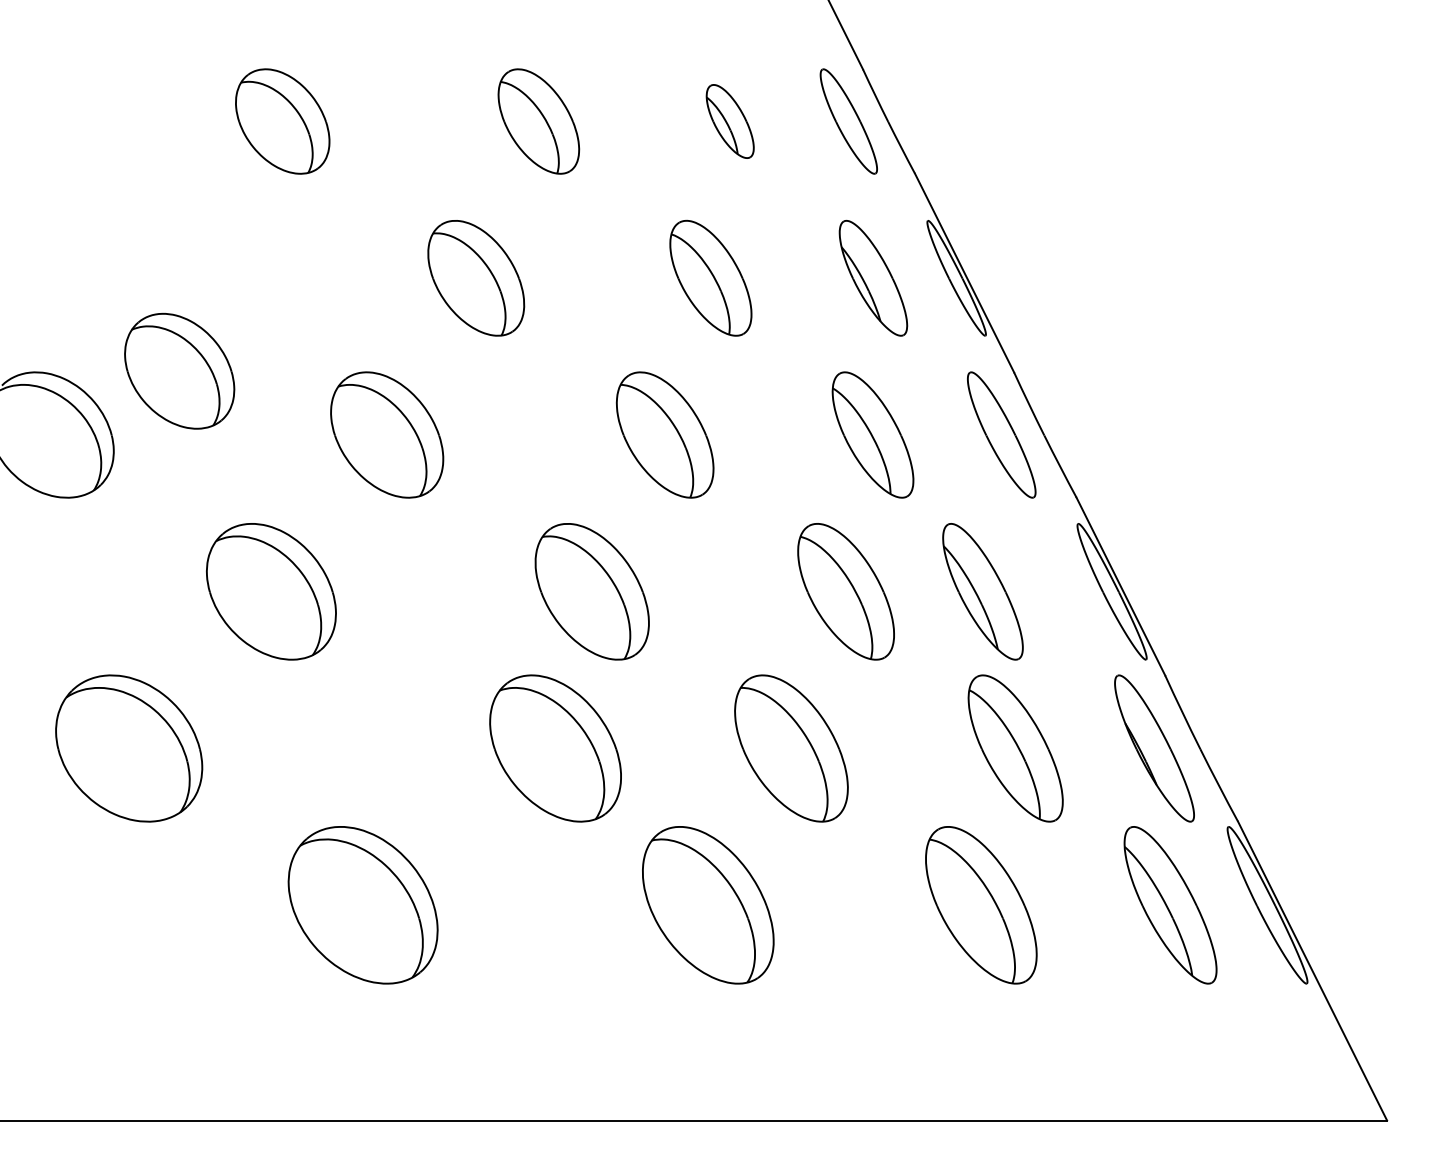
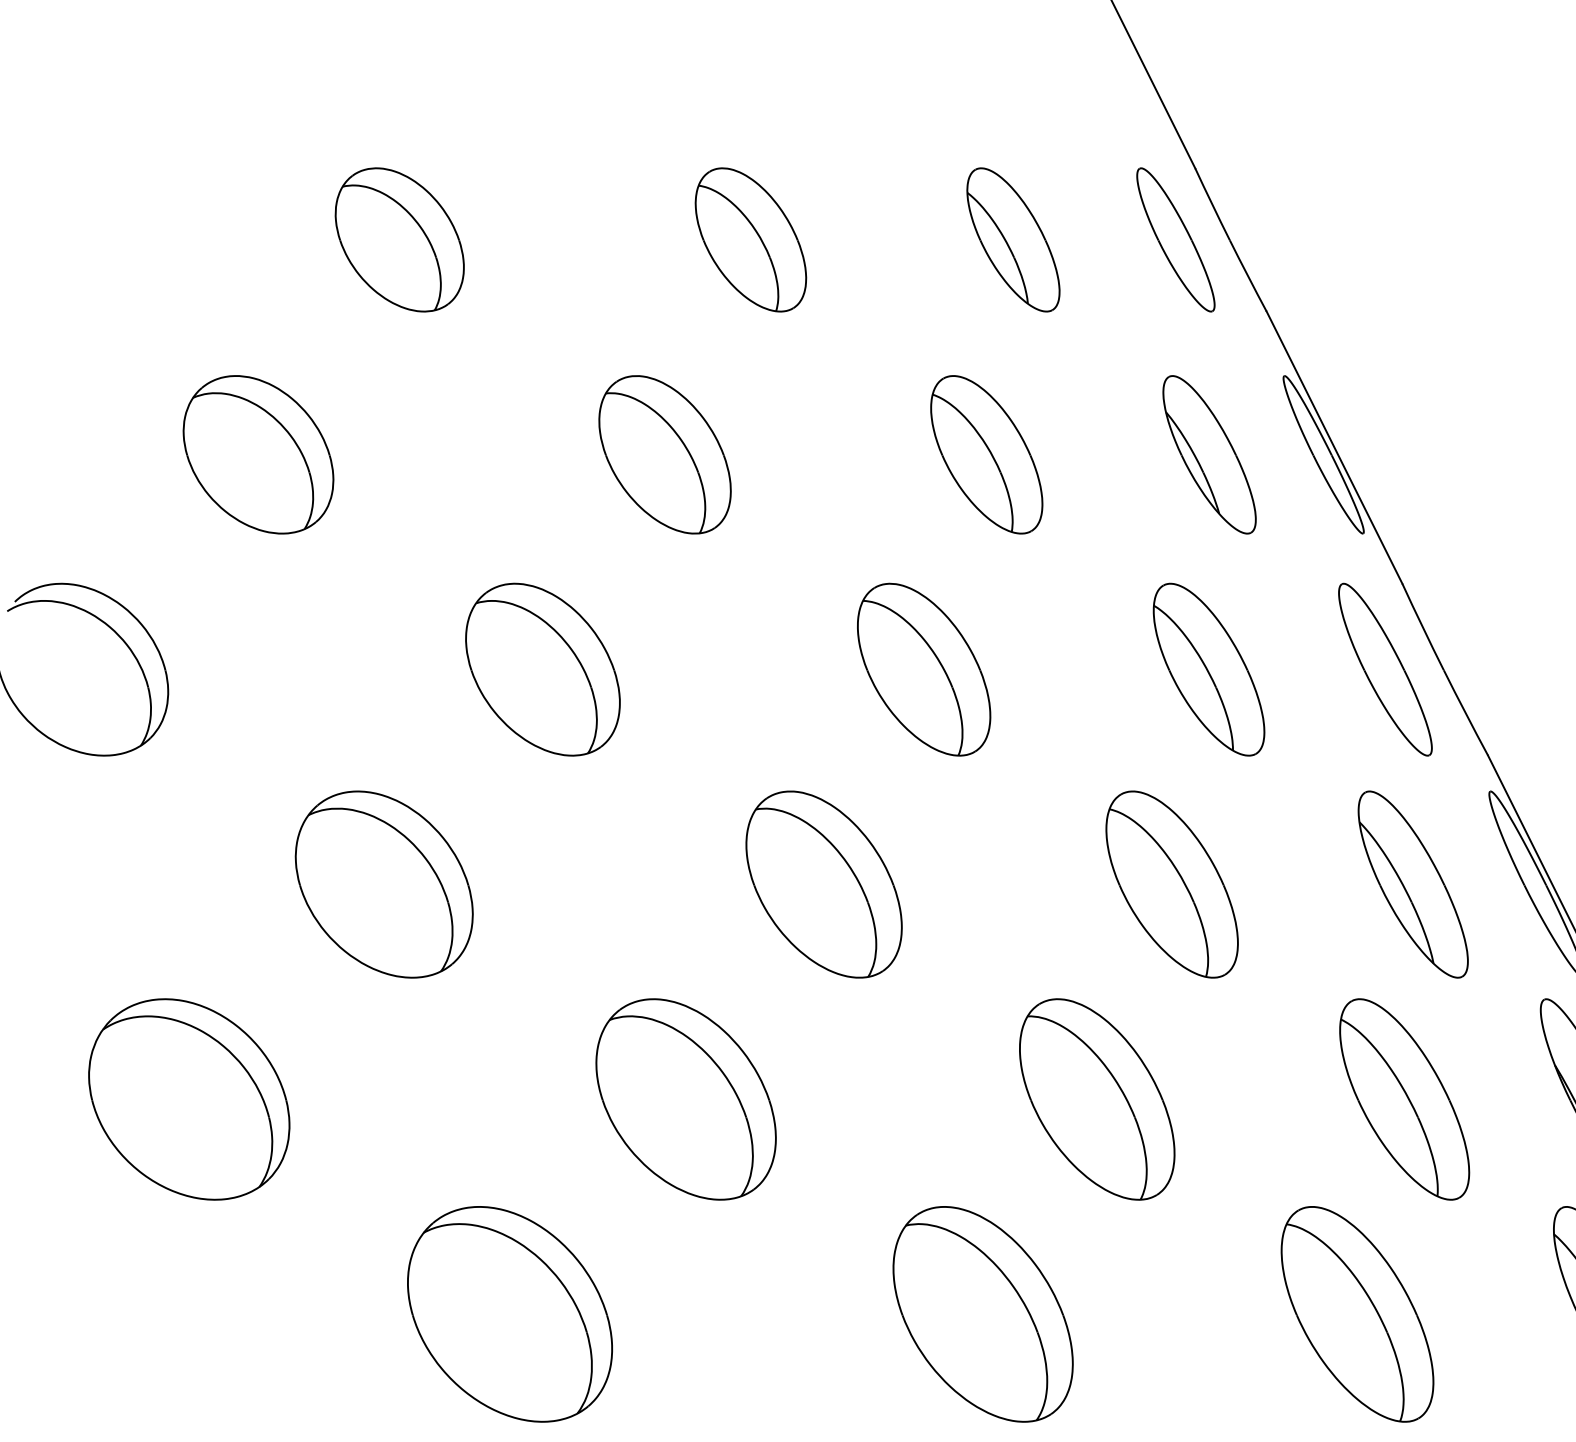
part: (729, 121) -> (1012, 239), size x1.43
part: (179, 370) -> (258, 453), moved
part: (982, 591) -> (1412, 884), moved
part: (555, 748) -> (685, 1099), moved

